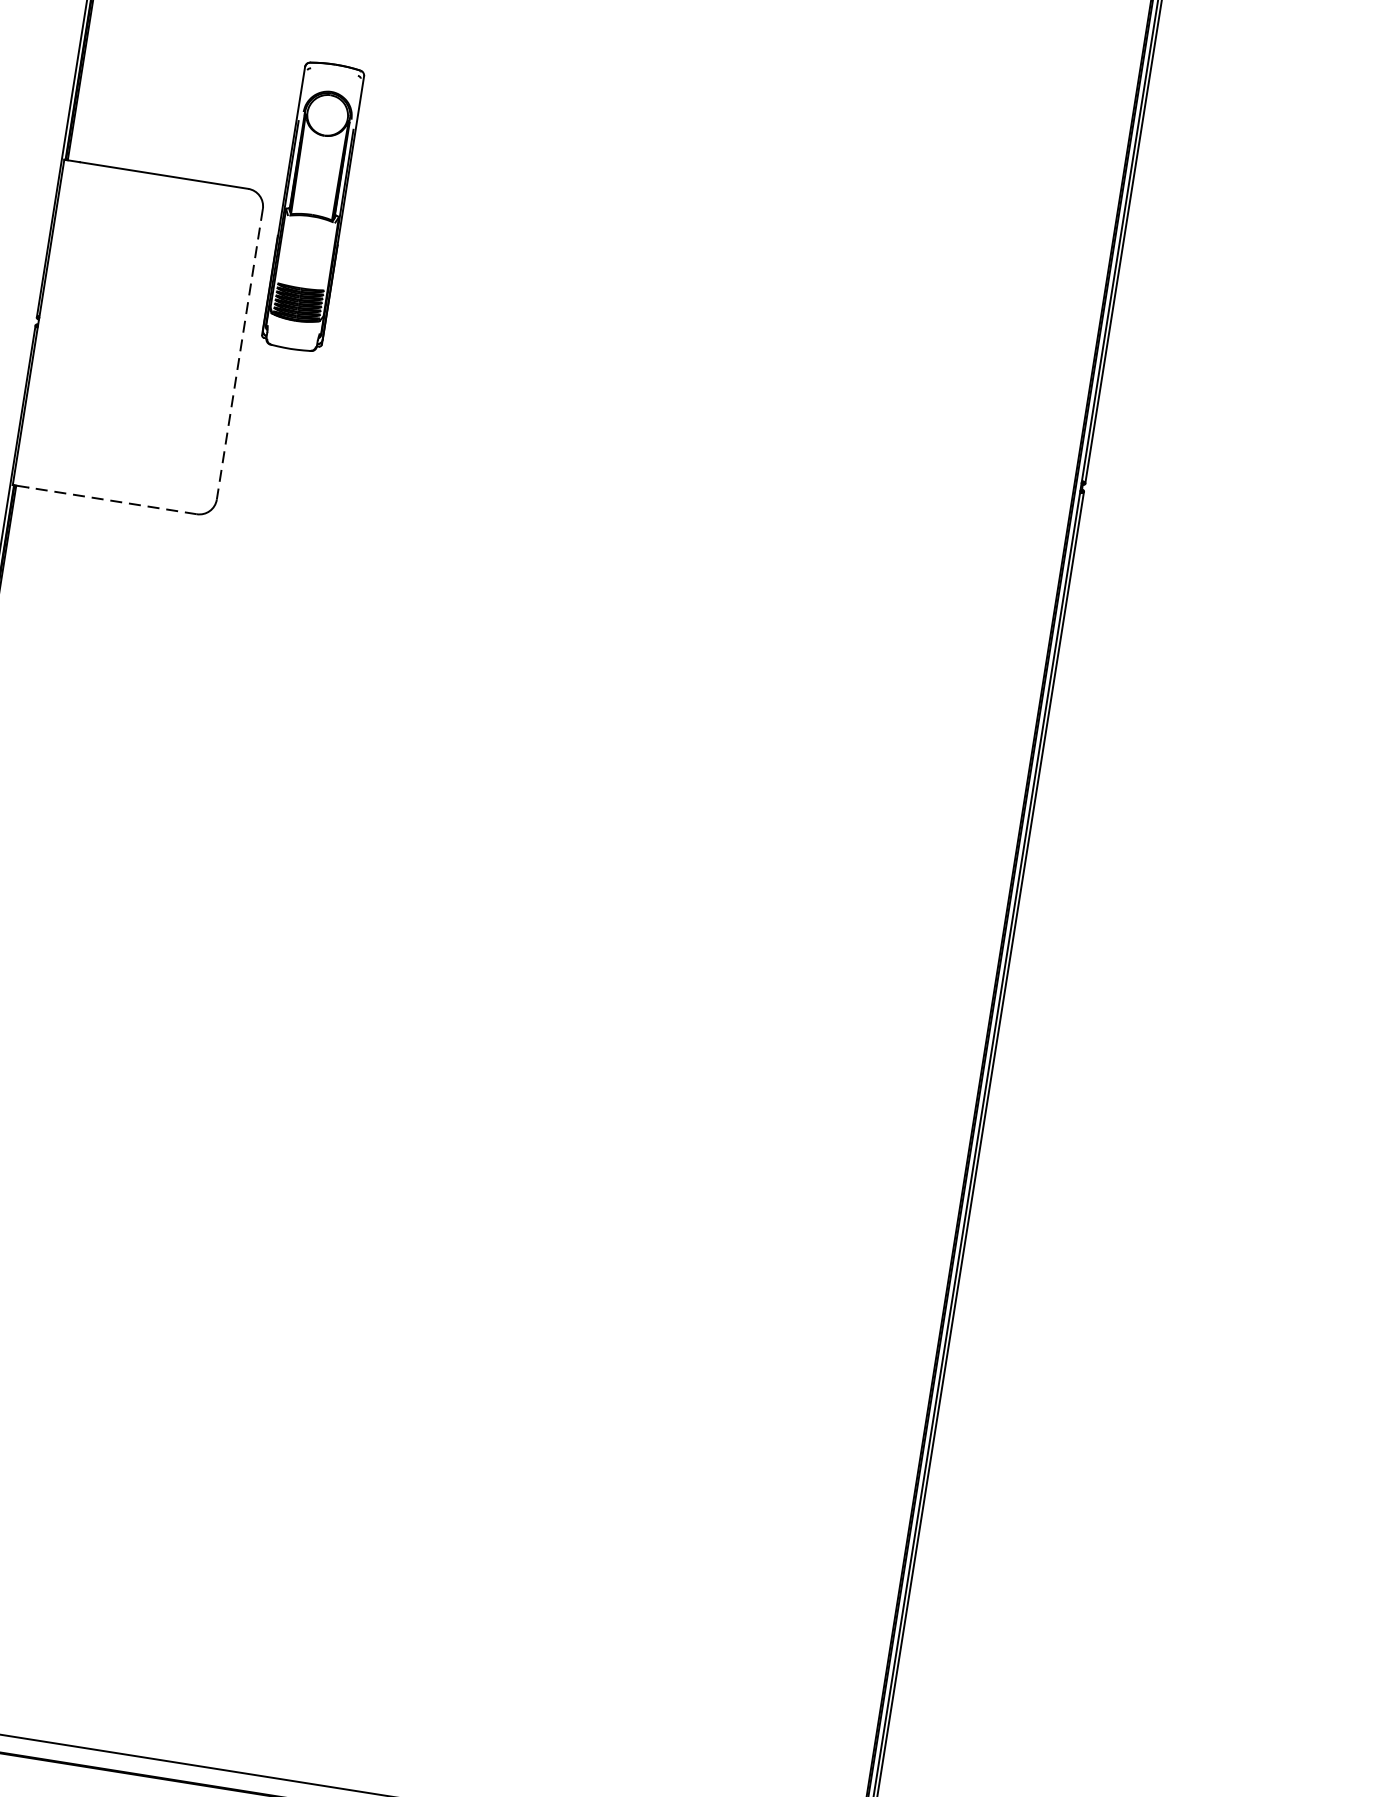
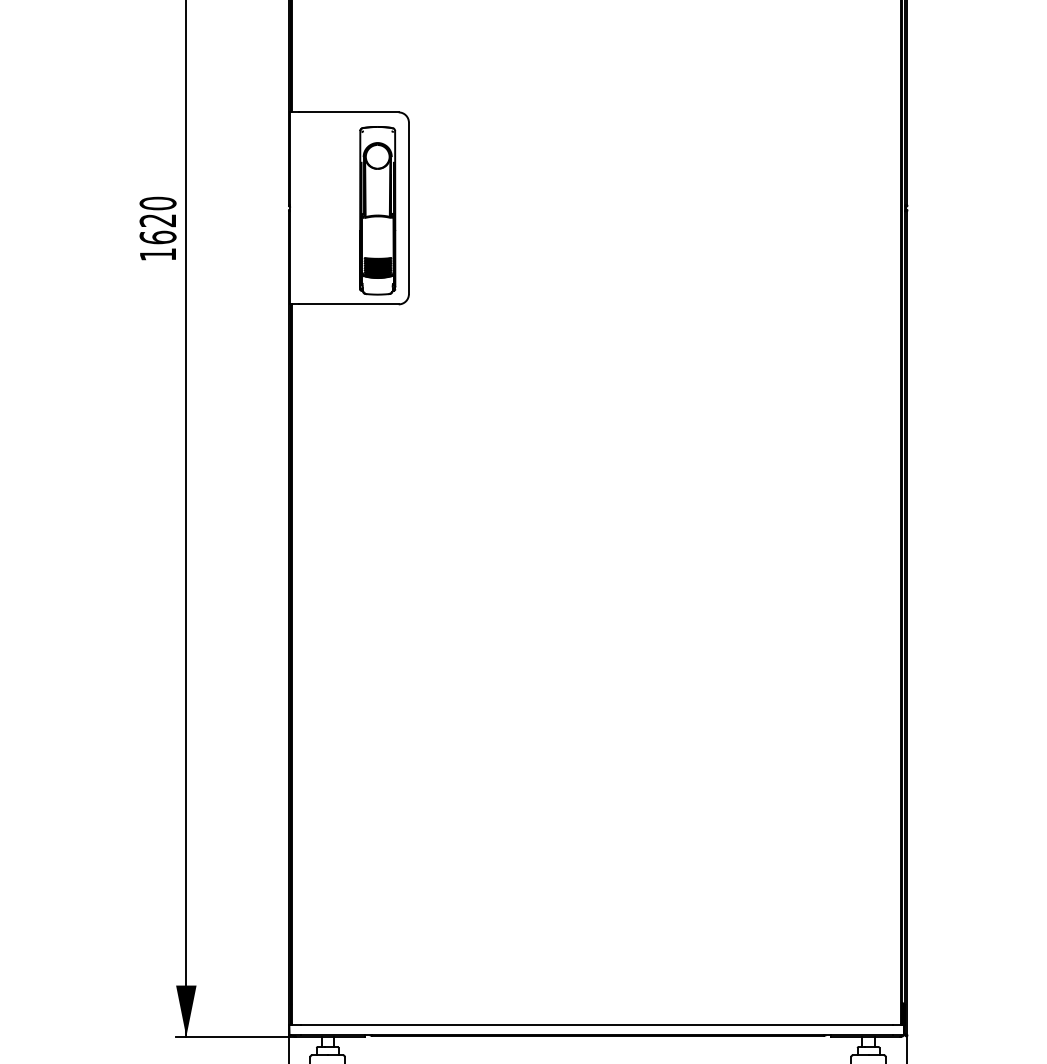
part: (312, 206) -> (377, 210), moved
line: (239, 354) -> (408, 208), dashed -> solid
line: (113, 501) -> (349, 304), dashed -> solid

